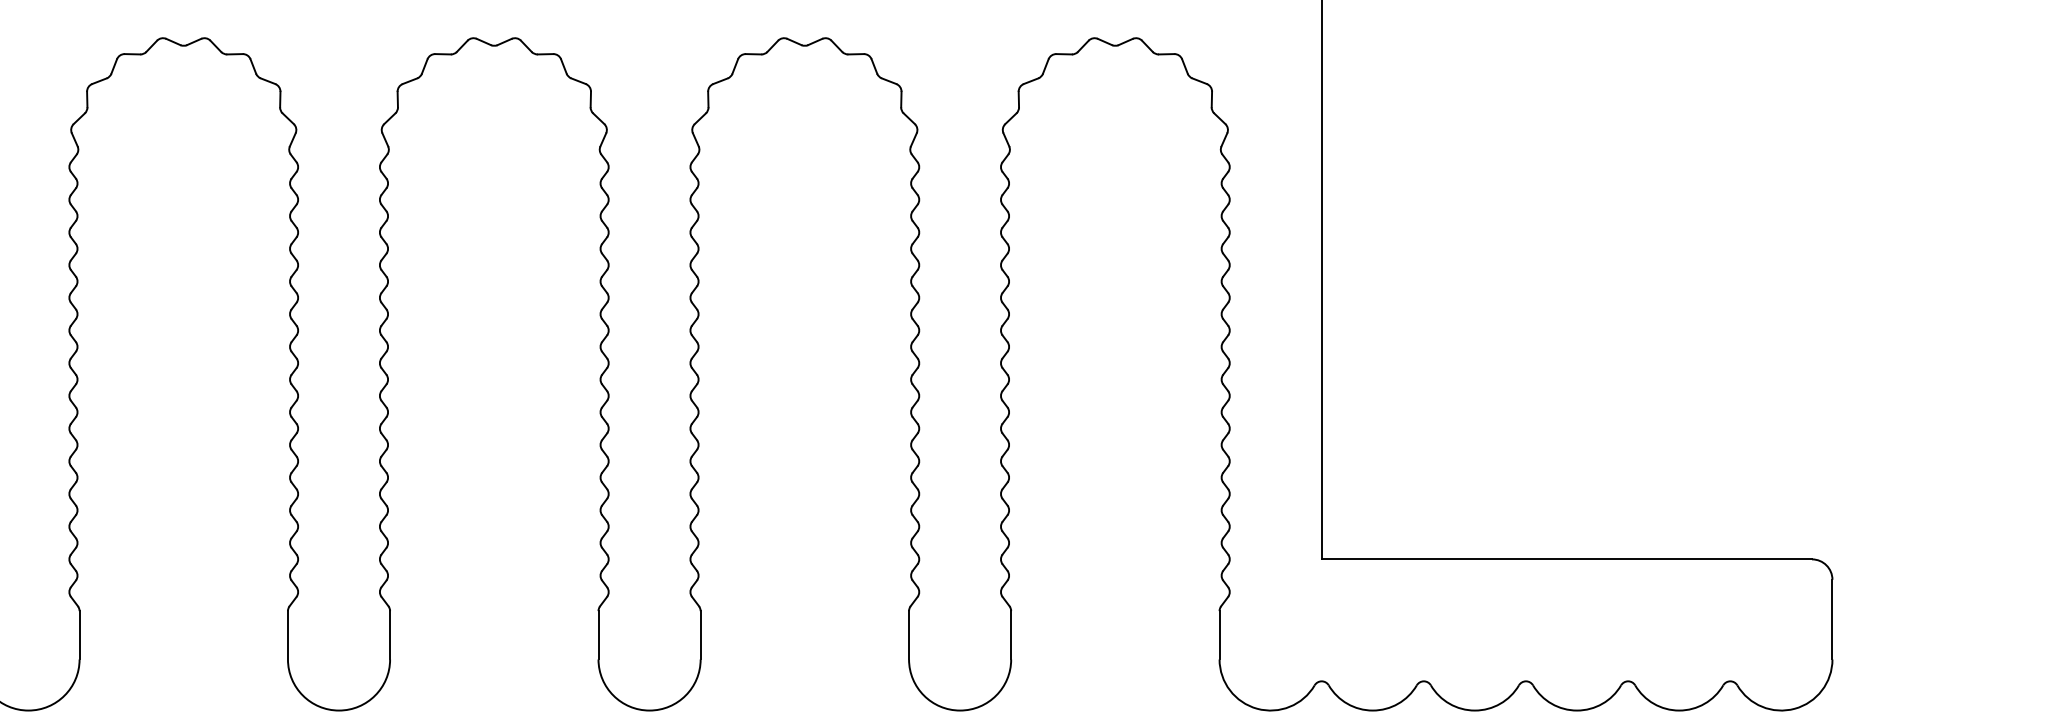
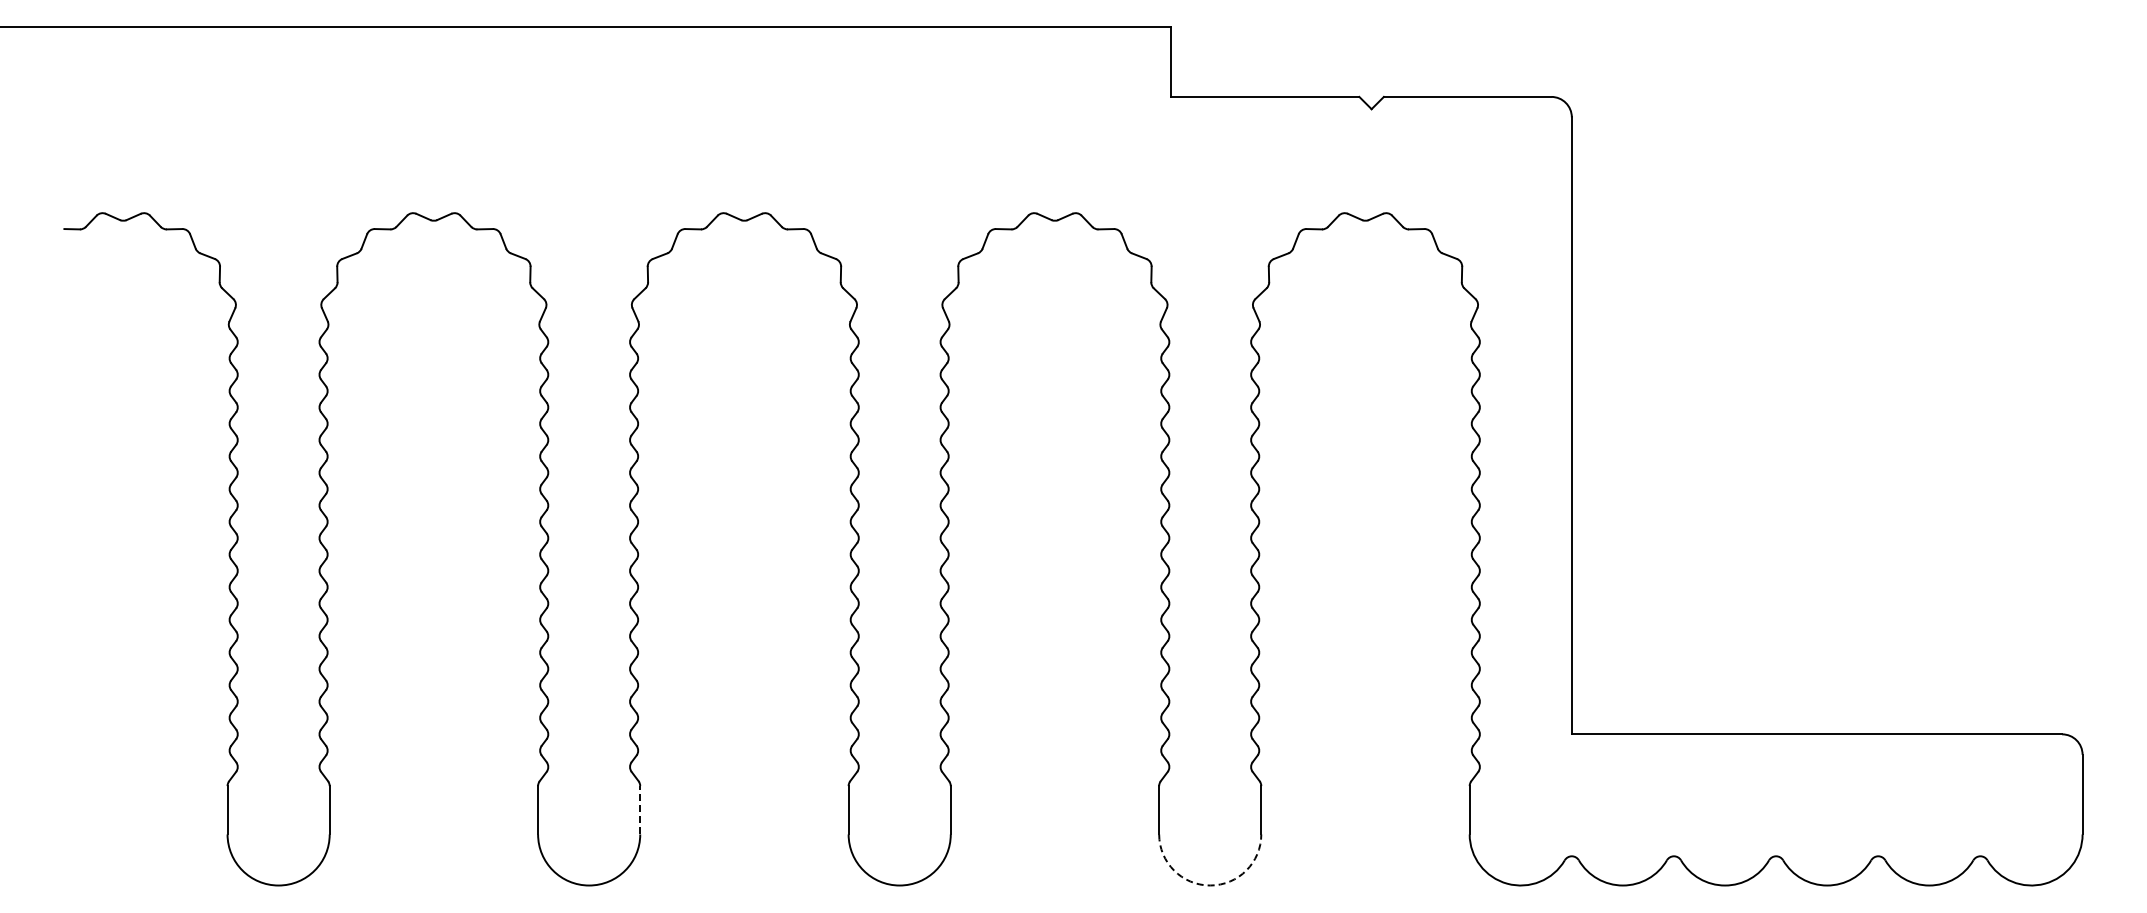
line: (390, 634) -> (640, 809), solid -> dashed
arc: (960, 710) -> (1210, 885), solid -> dashed

